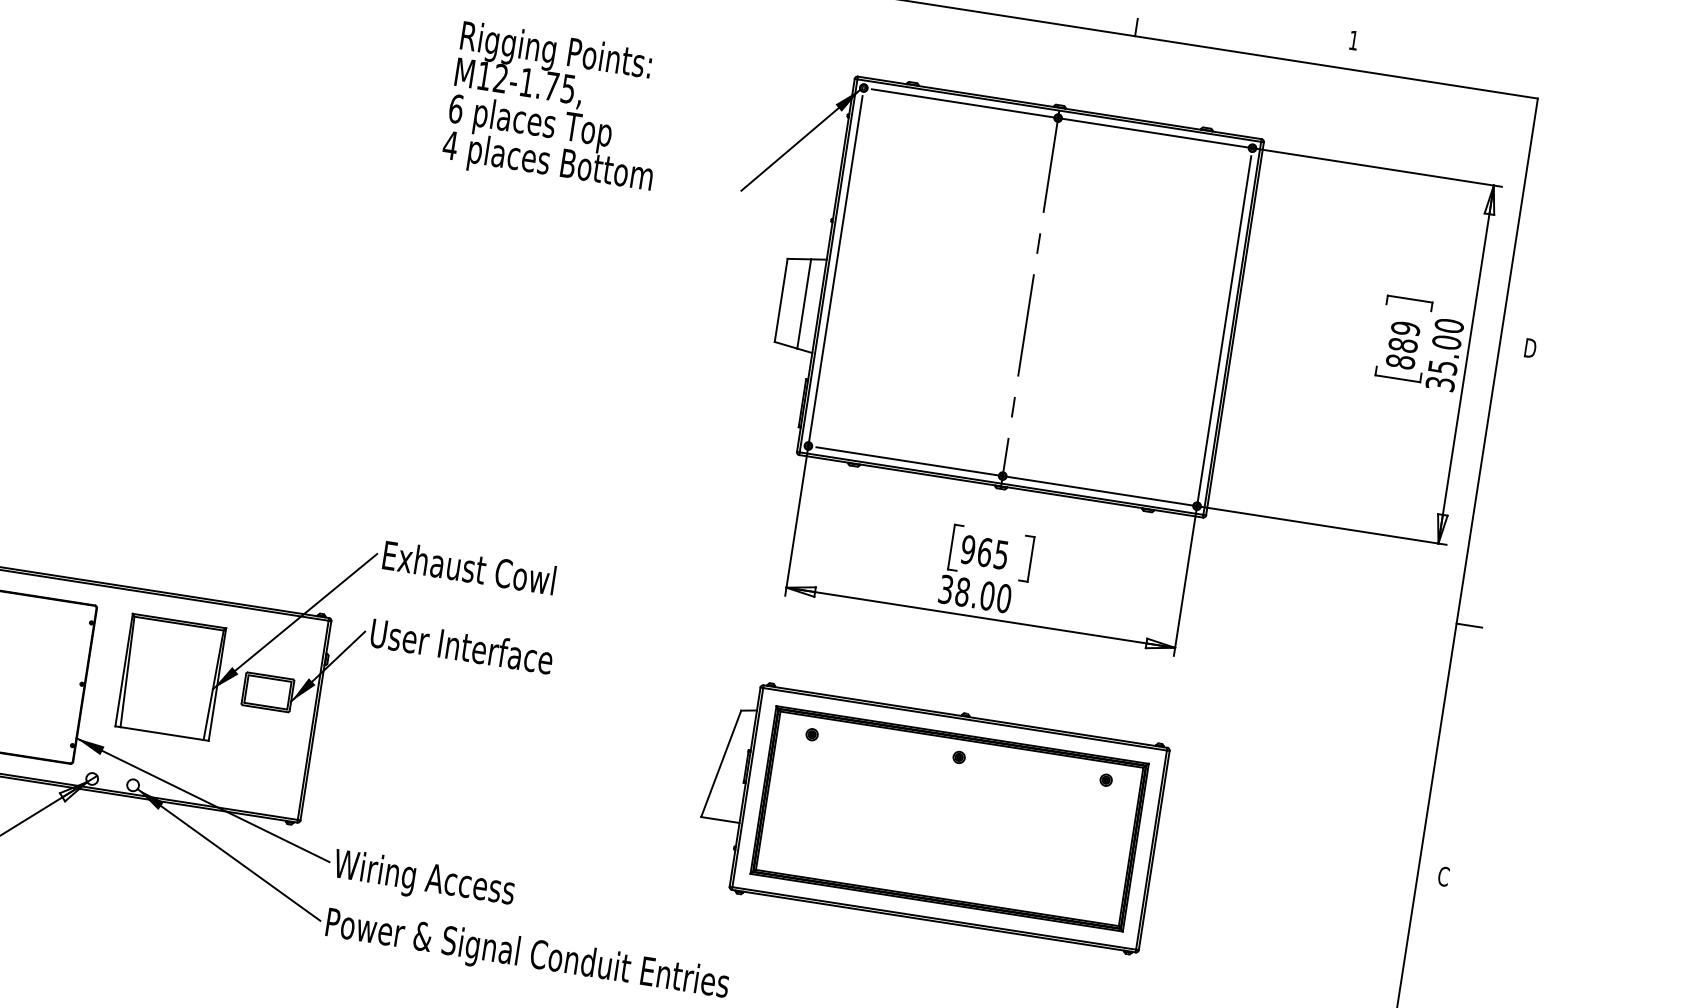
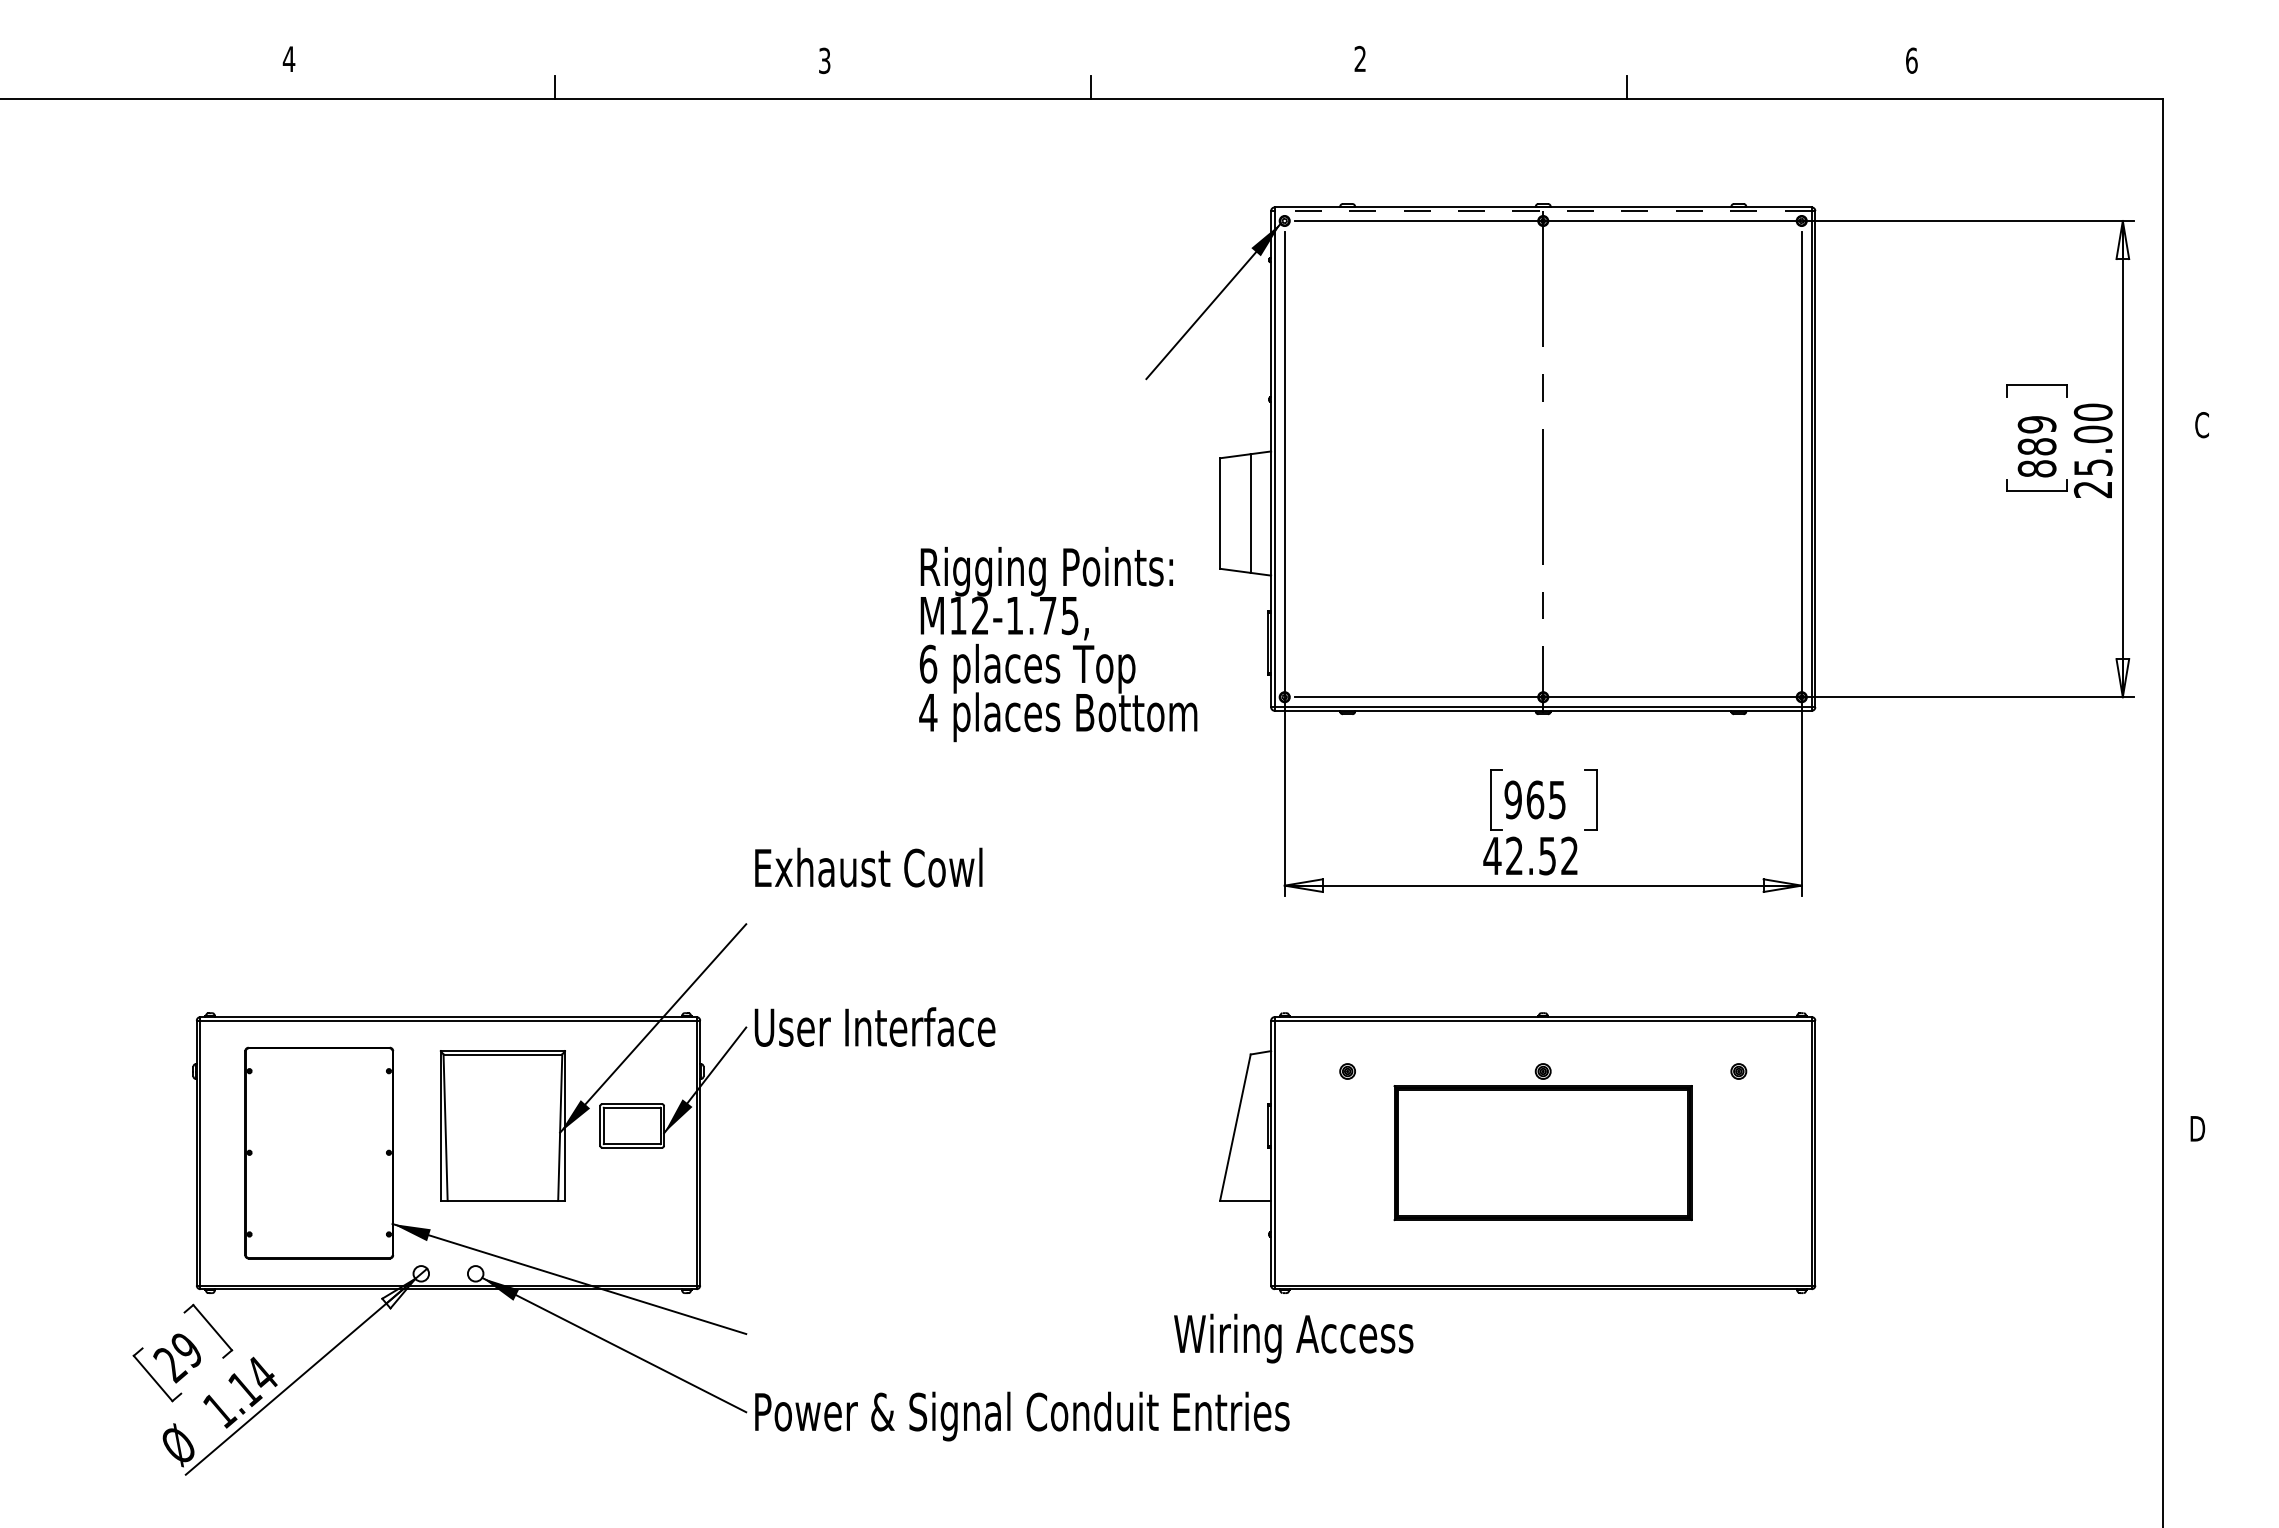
text: (1353, 40) -> (1911, 60), 1 -> 6
text: (556, 109) -> (1058, 644), moved
line: (1058, 110) -> (1542, 211), solid -> dashed
text: (1529, 348) -> (2202, 425), D -> C
text: (1440, 383) -> (2093, 489), 35.00 -> 25.00
text: (469, 567) -> (868, 867), moved
text: (974, 593) -> (1530, 855), 38.00 -> 42.52
line: (1469, 625) -> (2179, 797), removed
part: (949, 818) -> (1542, 1152), size x0.6
text: (1444, 876) -> (2197, 1128), C -> D
text: (423, 880) -> (1293, 1338), moved

